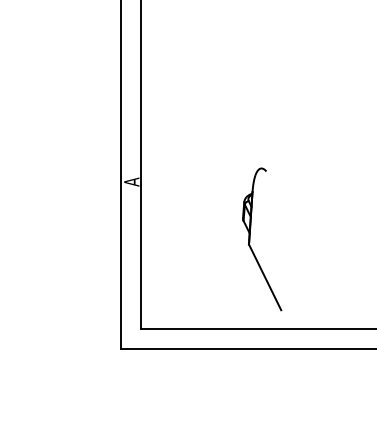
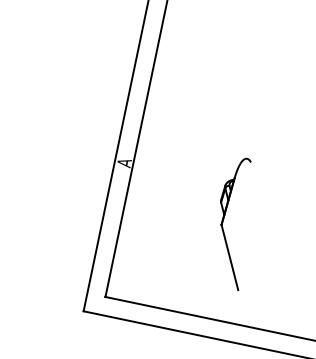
part: (250, 239) -> (223, 220), moved

